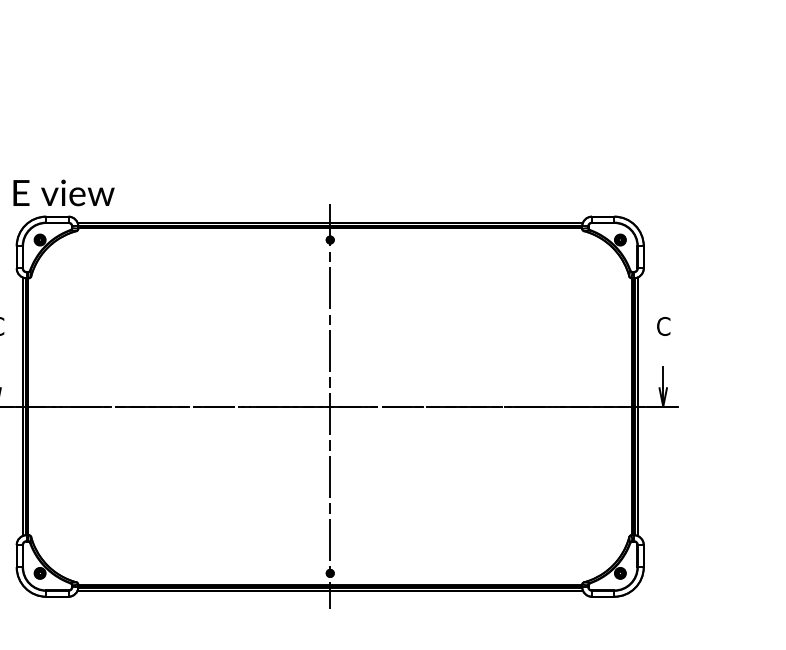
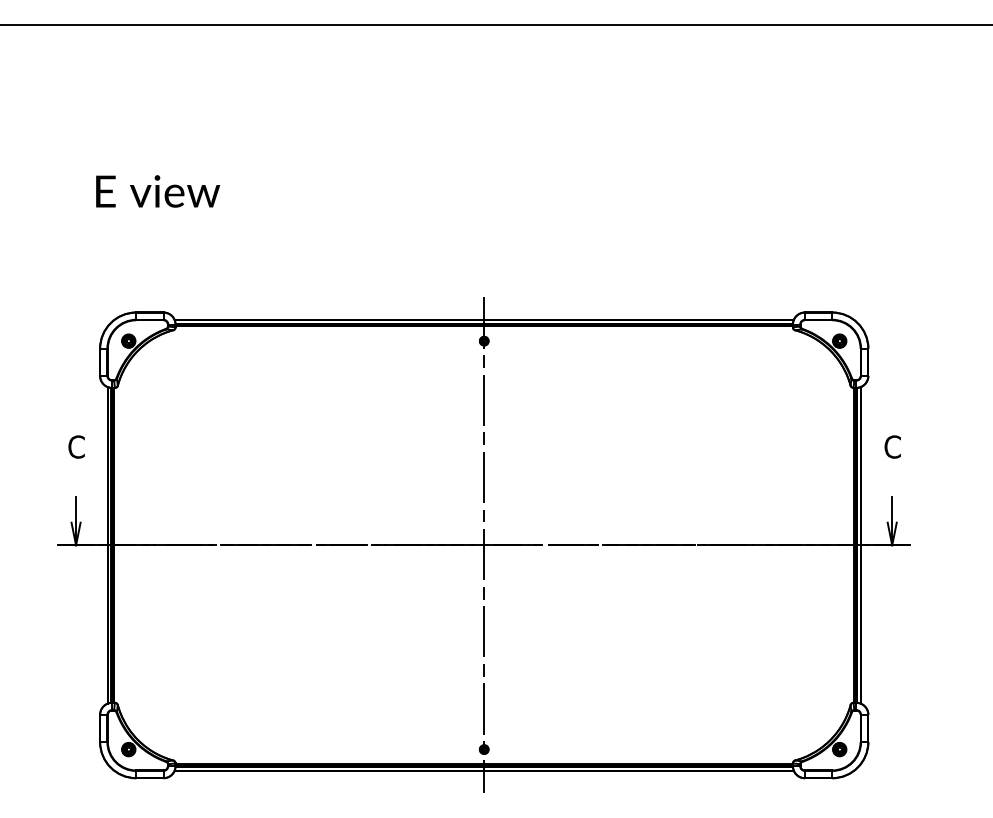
text: (64, 192) -> (158, 191), moved

